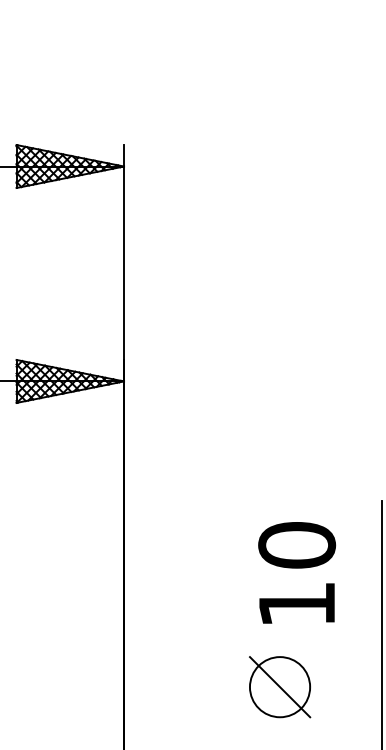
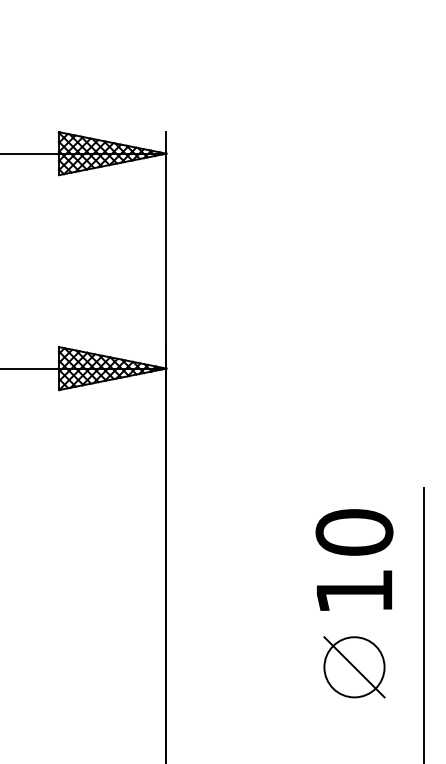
text: (297, 572) -> (354, 559), moved
part: (280, 687) -> (354, 667), moved

